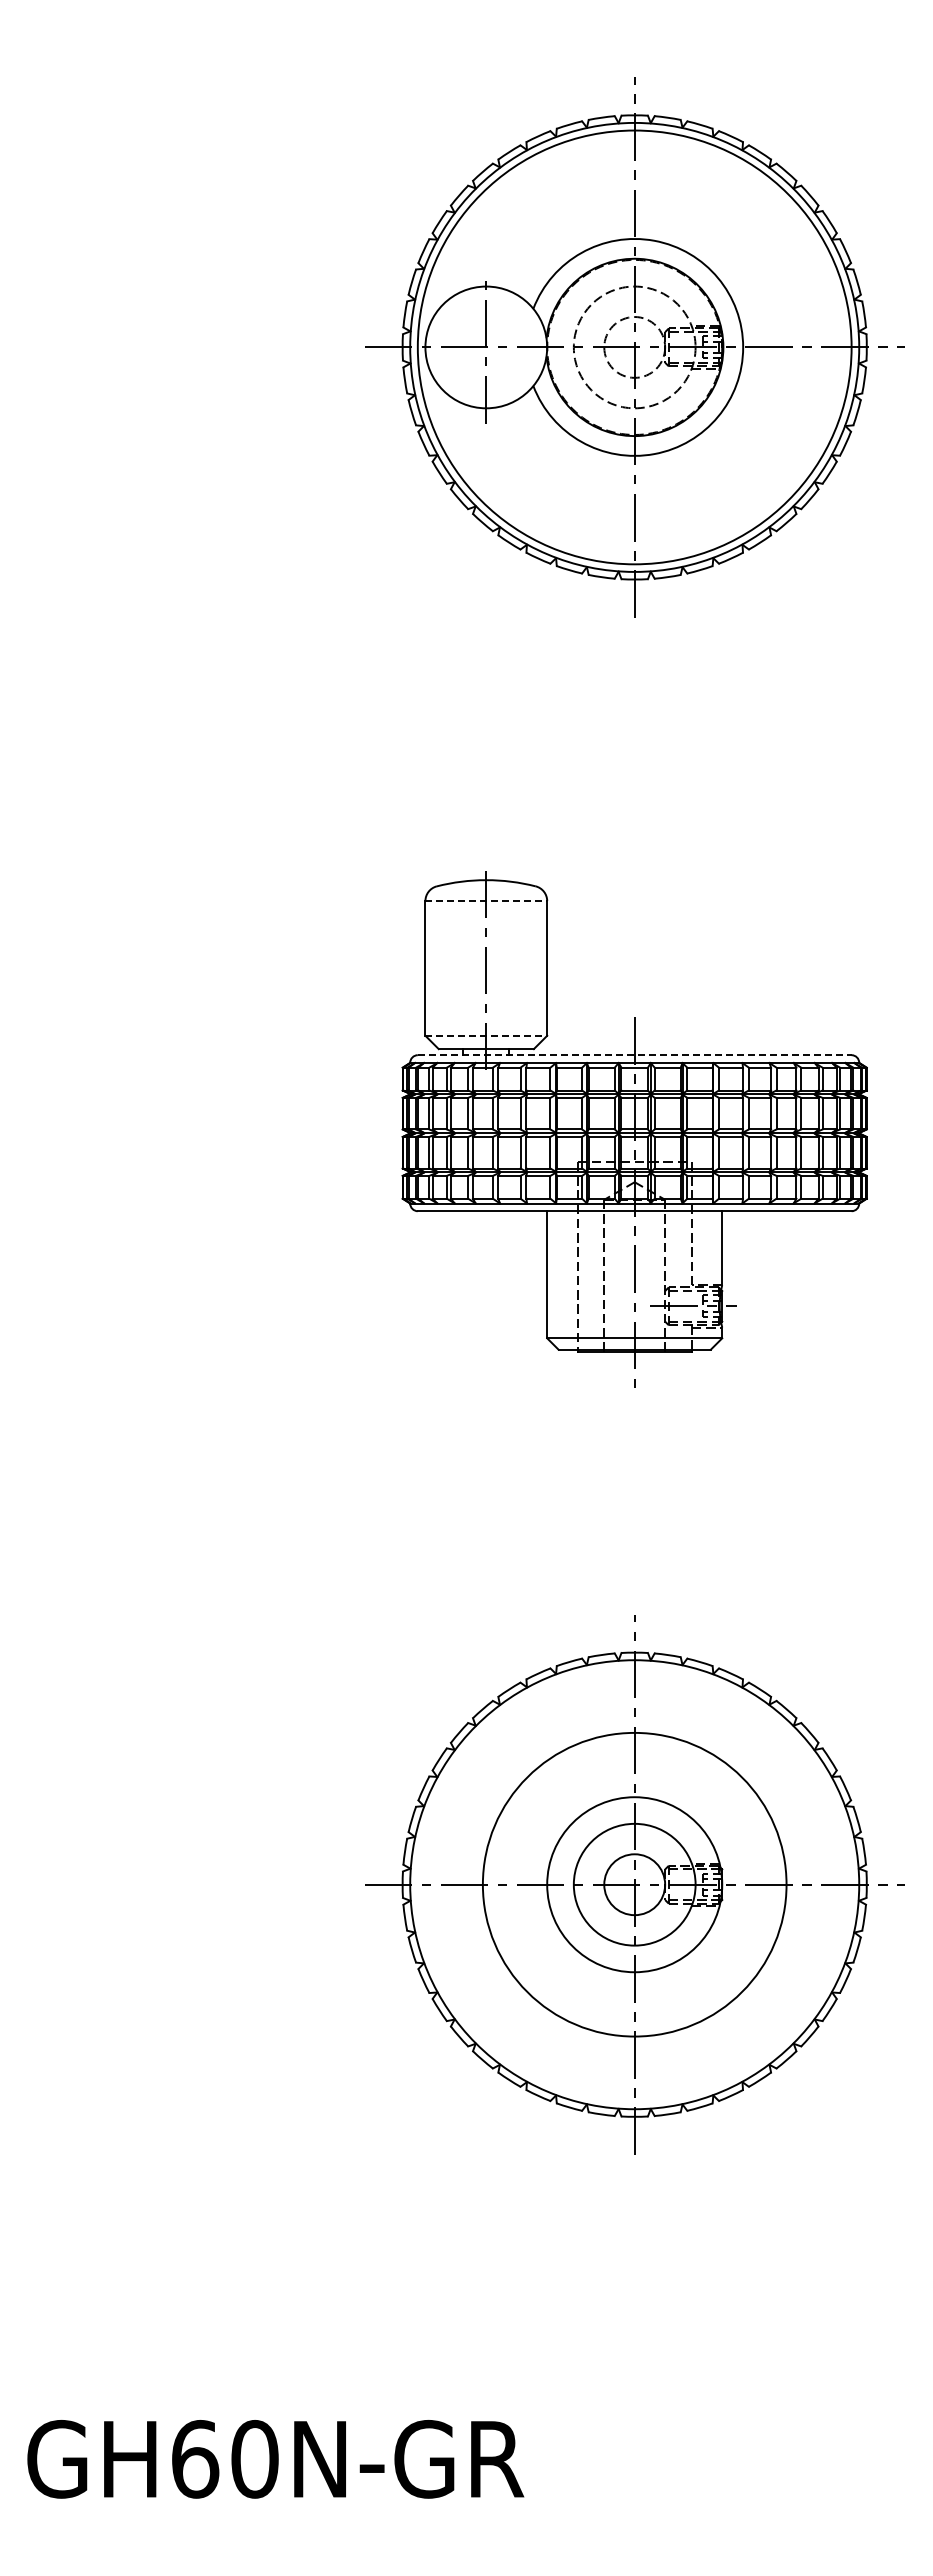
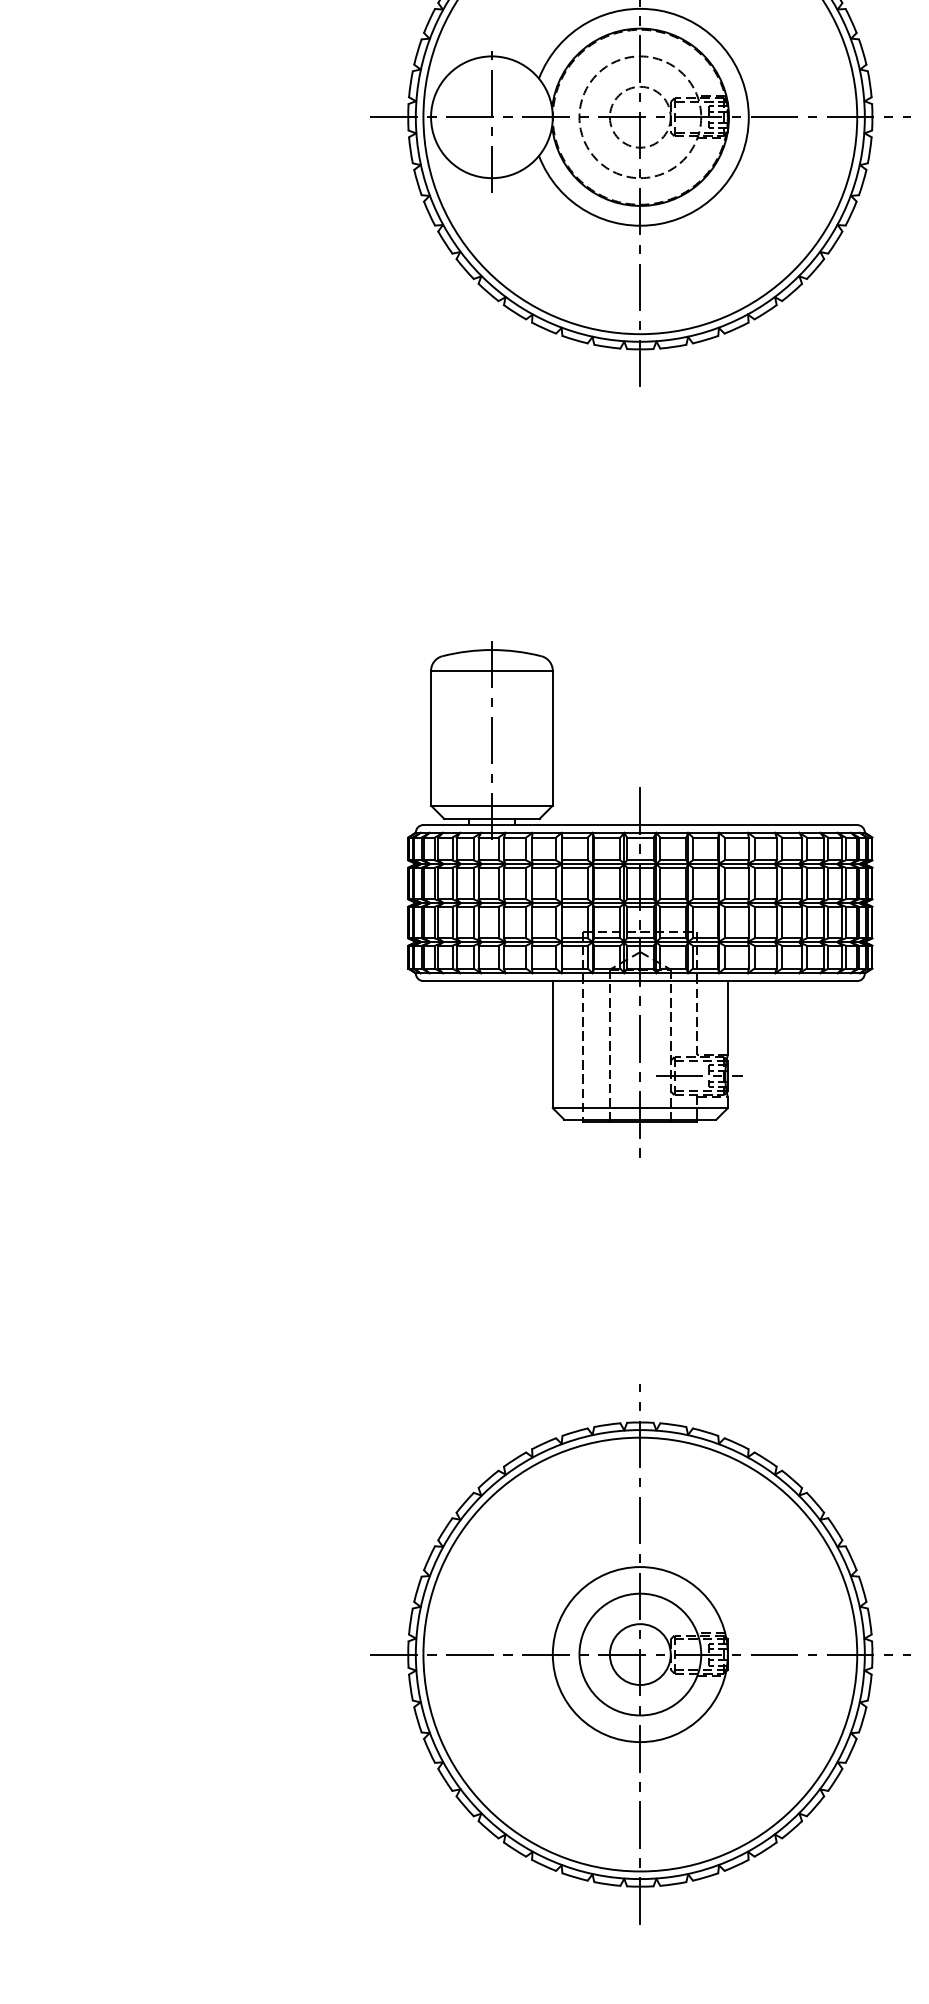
line: (486, 901) -> (492, 671), dashed -> solid
line: (486, 1035) -> (492, 805), dashed -> solid
line: (634, 1055) -> (640, 825), dashed -> solid
circle: (634, 1884) -> (640, 1654), size x1.43

